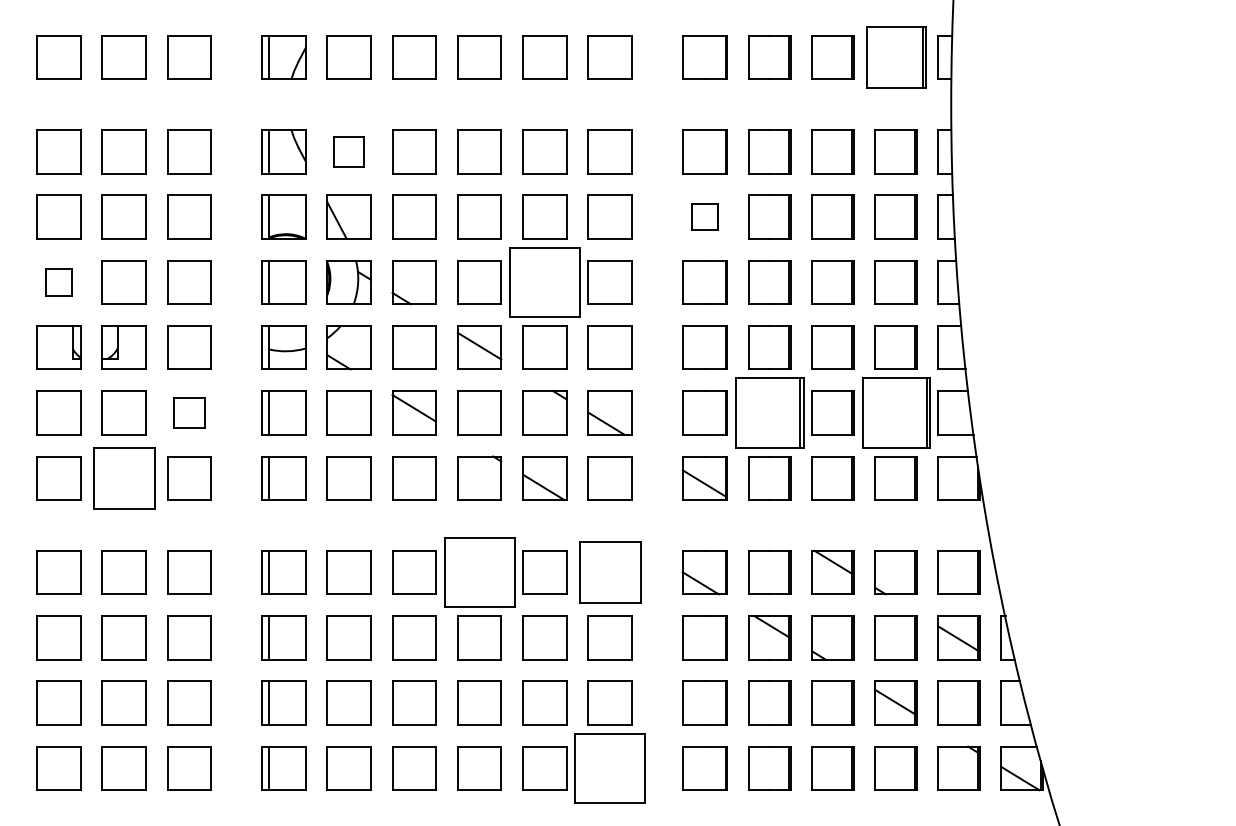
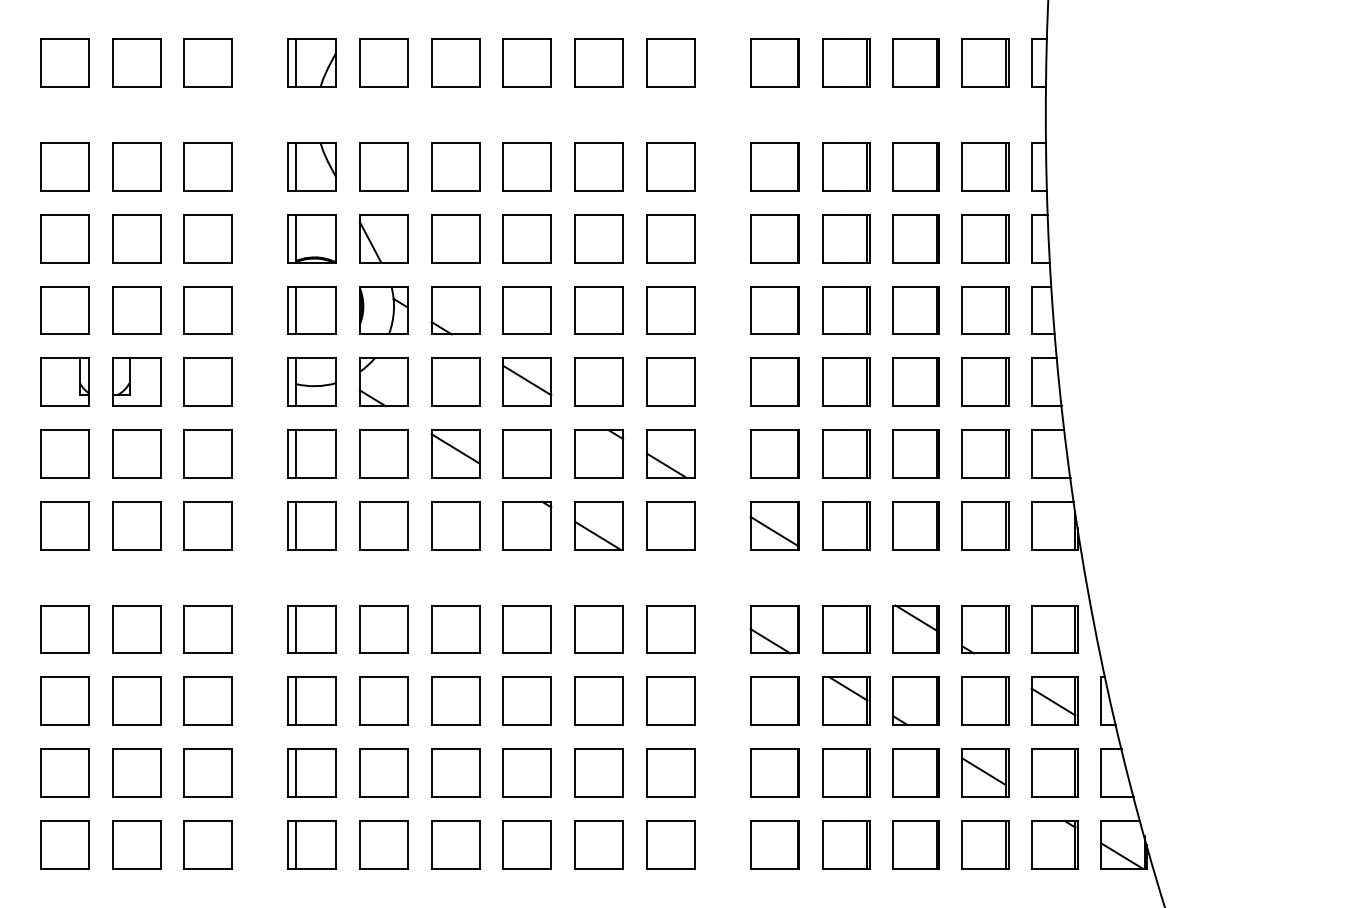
part: (895, 57) -> (984, 63), size x0.71
part: (348, 151) -> (383, 166), size x1.43
part: (704, 216) -> (774, 237), size x1.67
part: (58, 282) -> (64, 310), size x1.67
part: (544, 282) -> (598, 310), size x0.62
part: (189, 412) -> (208, 453), size x1.43
part: (769, 412) -> (846, 453), size x0.62
part: (895, 412) -> (984, 453), size x0.62
part: (123, 478) -> (135, 526), size x0.71
part: (479, 572) -> (527, 629), size x0.62
part: (609, 572) -> (670, 629), size x0.71
part: (609, 768) -> (670, 844), size x0.62

